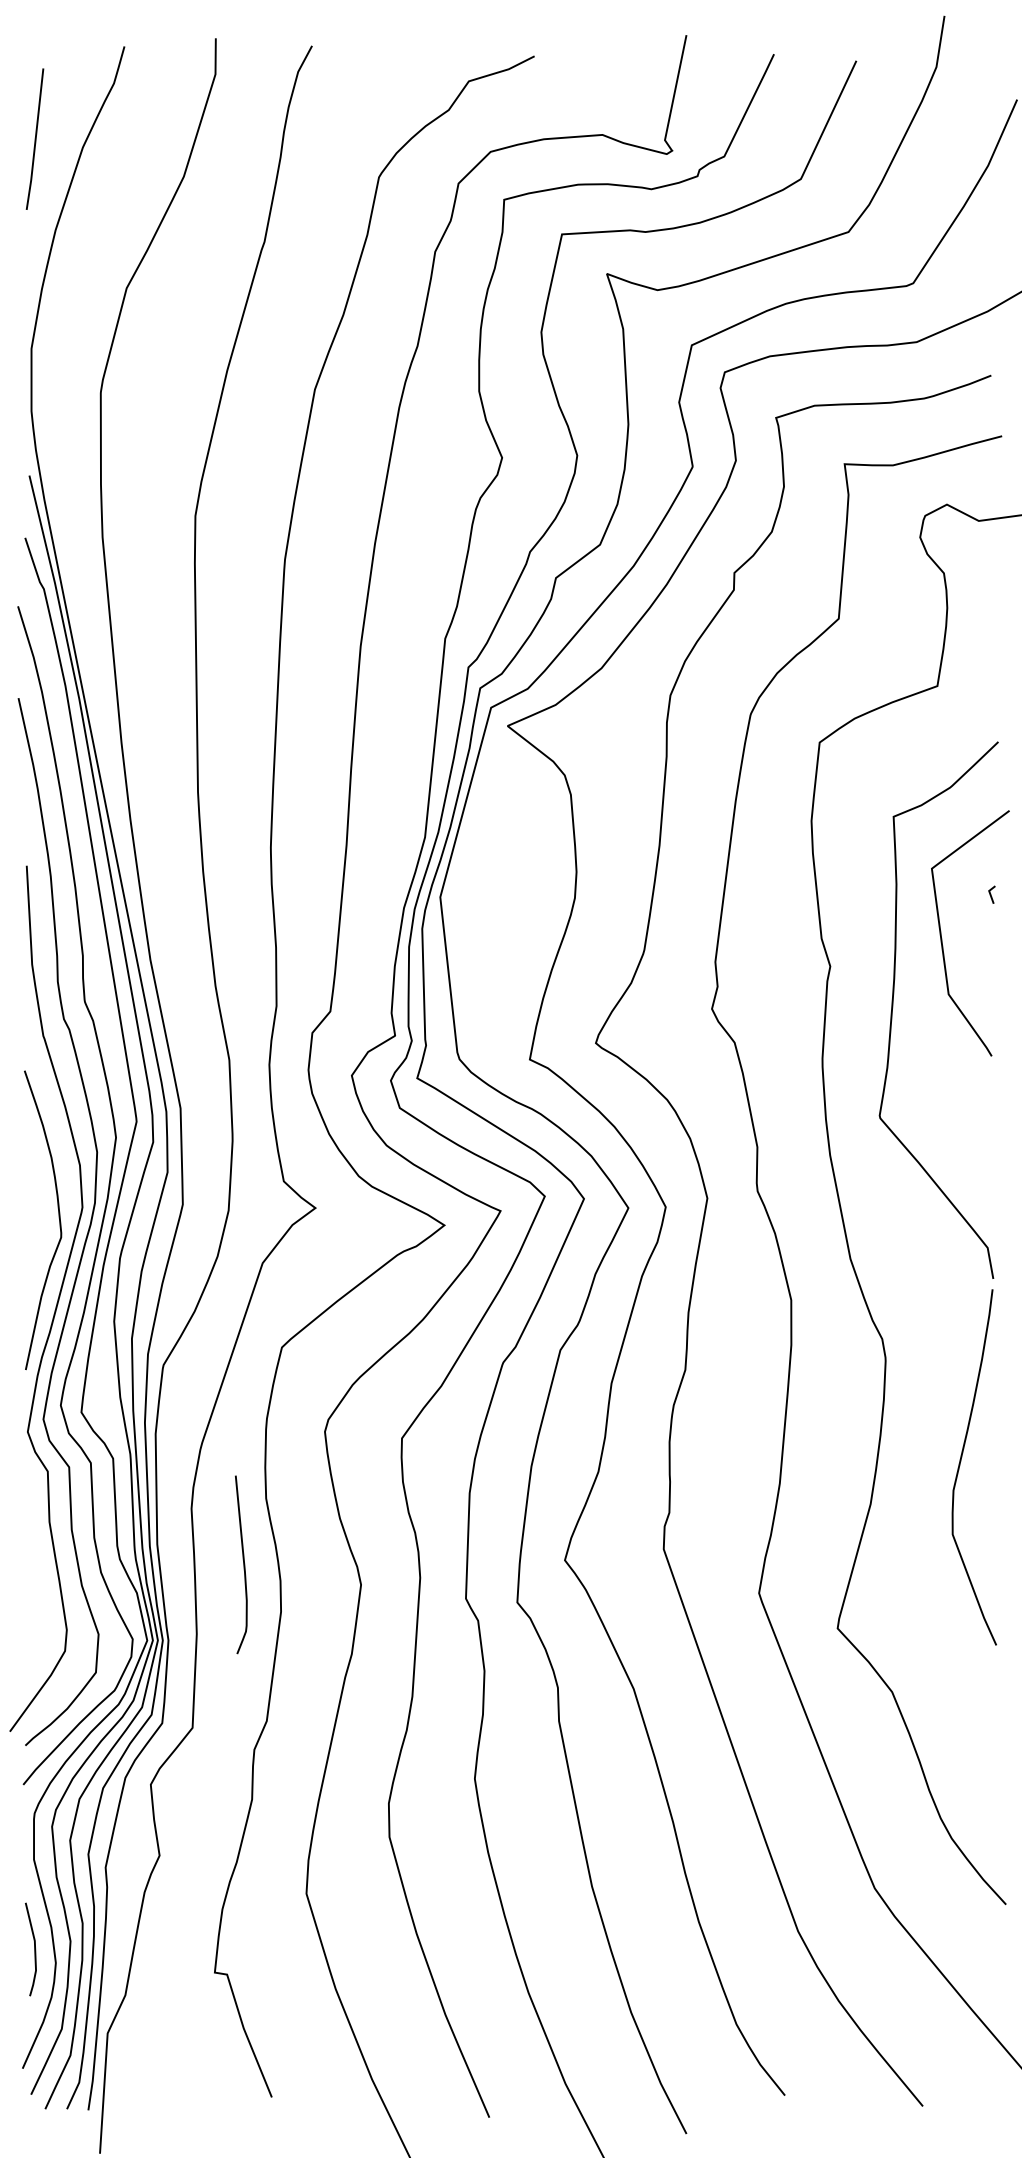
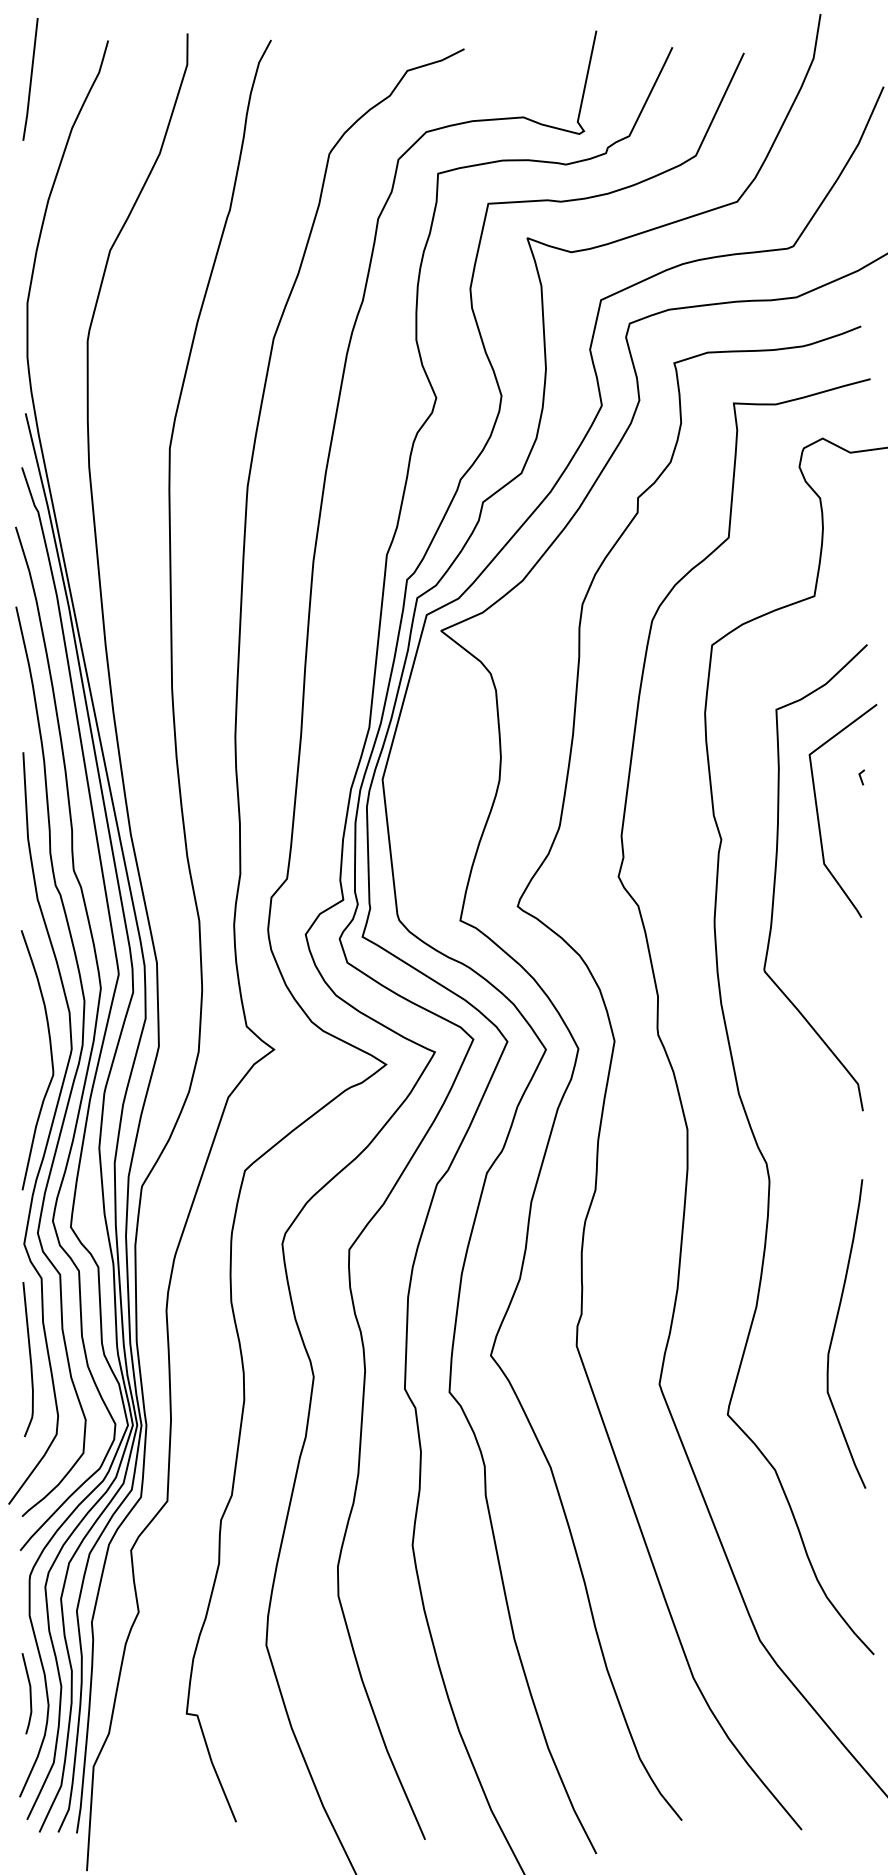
line: (34, 138) -> (30, 78), moved
curve: (960, 1465) -> (834, 1332), moved
curve: (243, 1564) -> (30, 1359), moved

